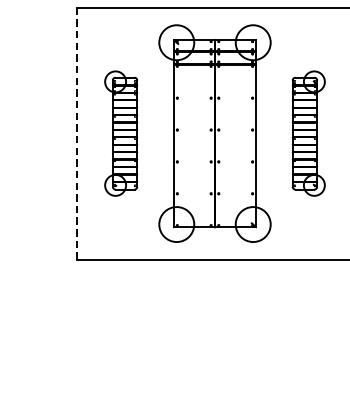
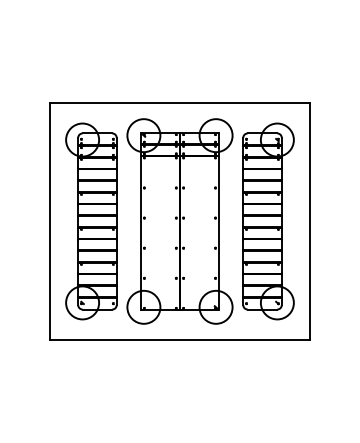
line: (76, 133) -> (49, 221), dashed -> solid
part: (121, 133) -> (91, 221), size x1.67
part: (308, 133) -> (268, 221), size x1.67

